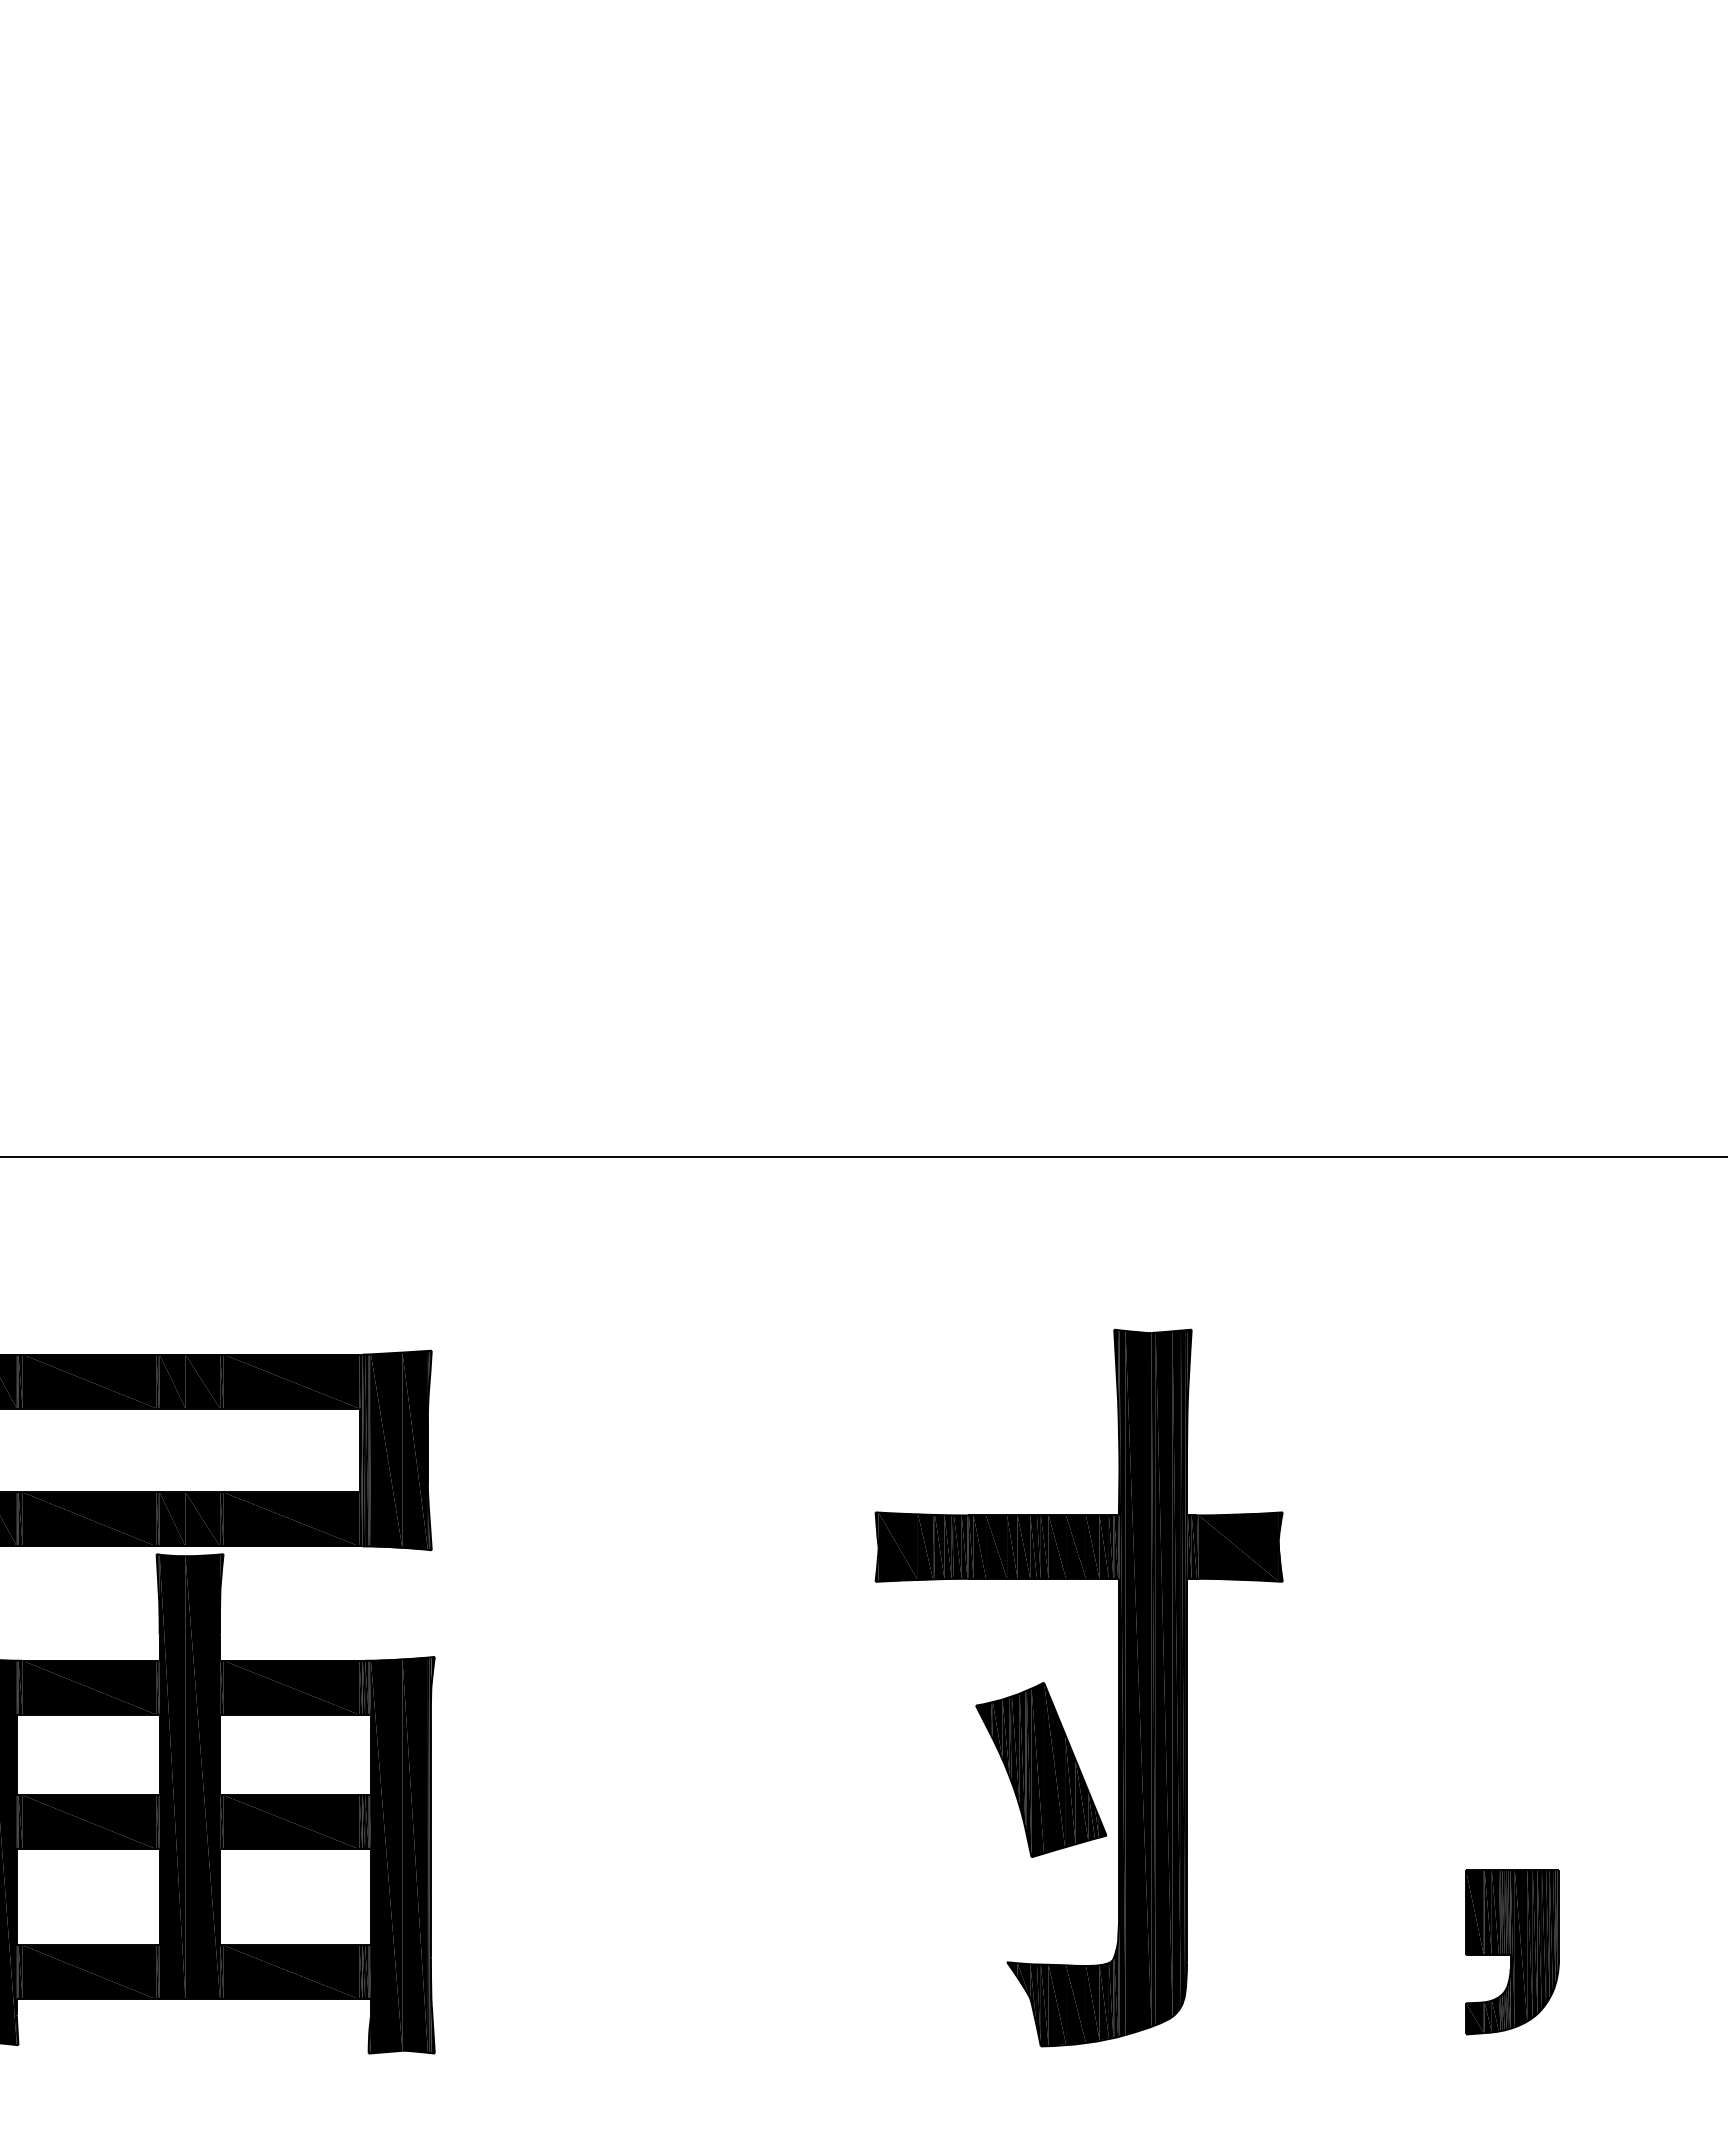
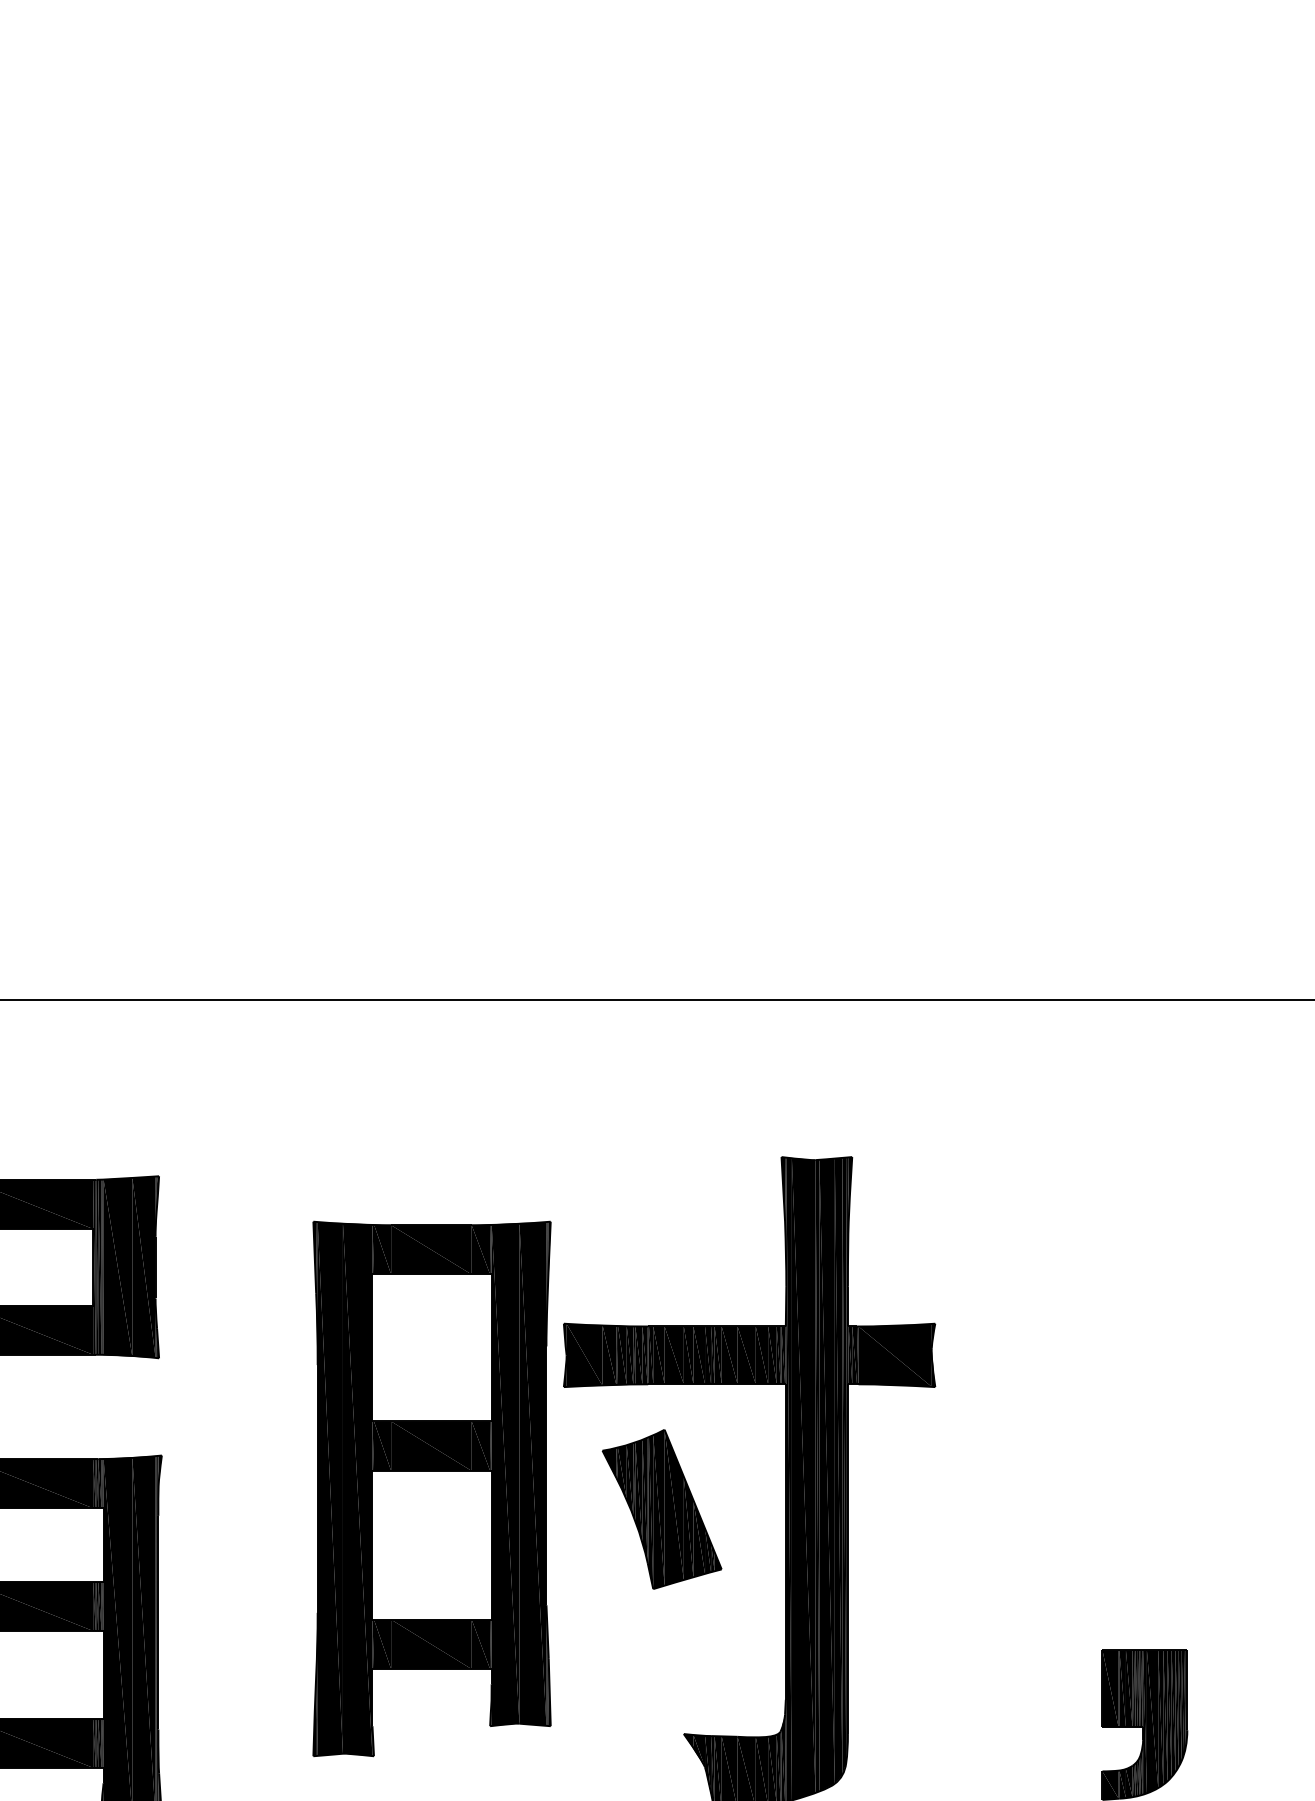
part: (730, 1693) -> (431, 1488), added
part: (1041, 1769) -> (662, 1508), moved

